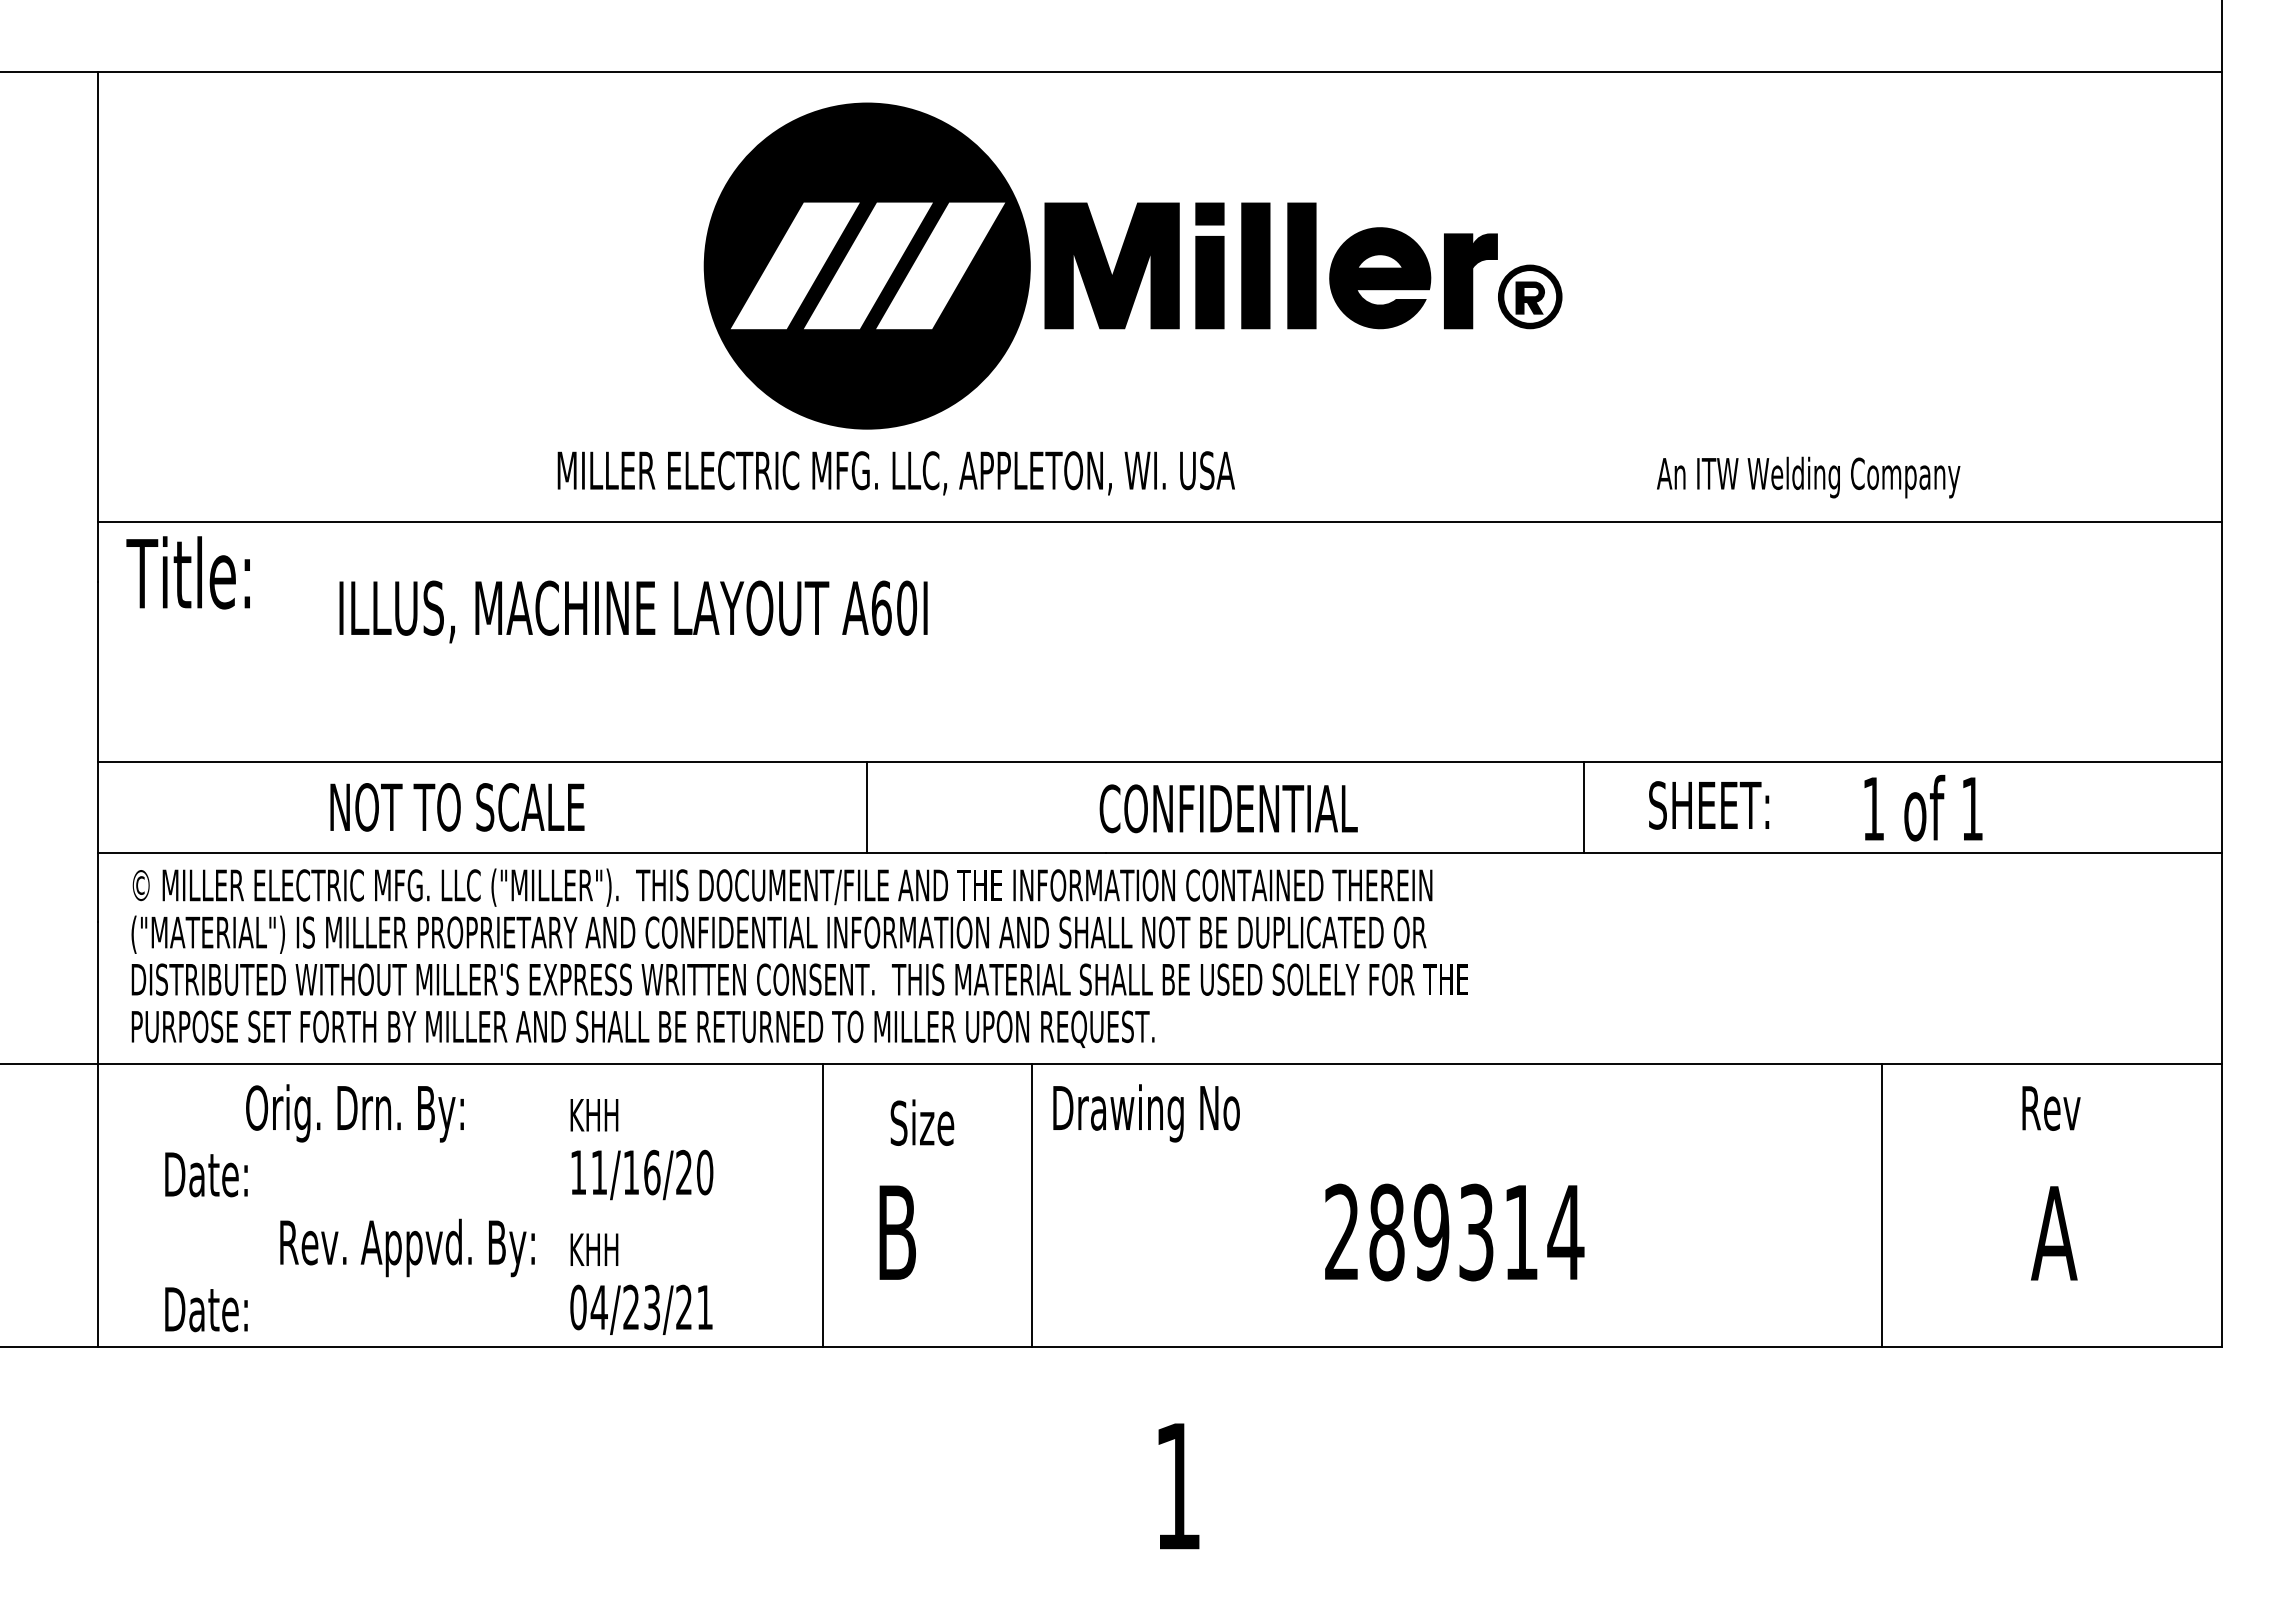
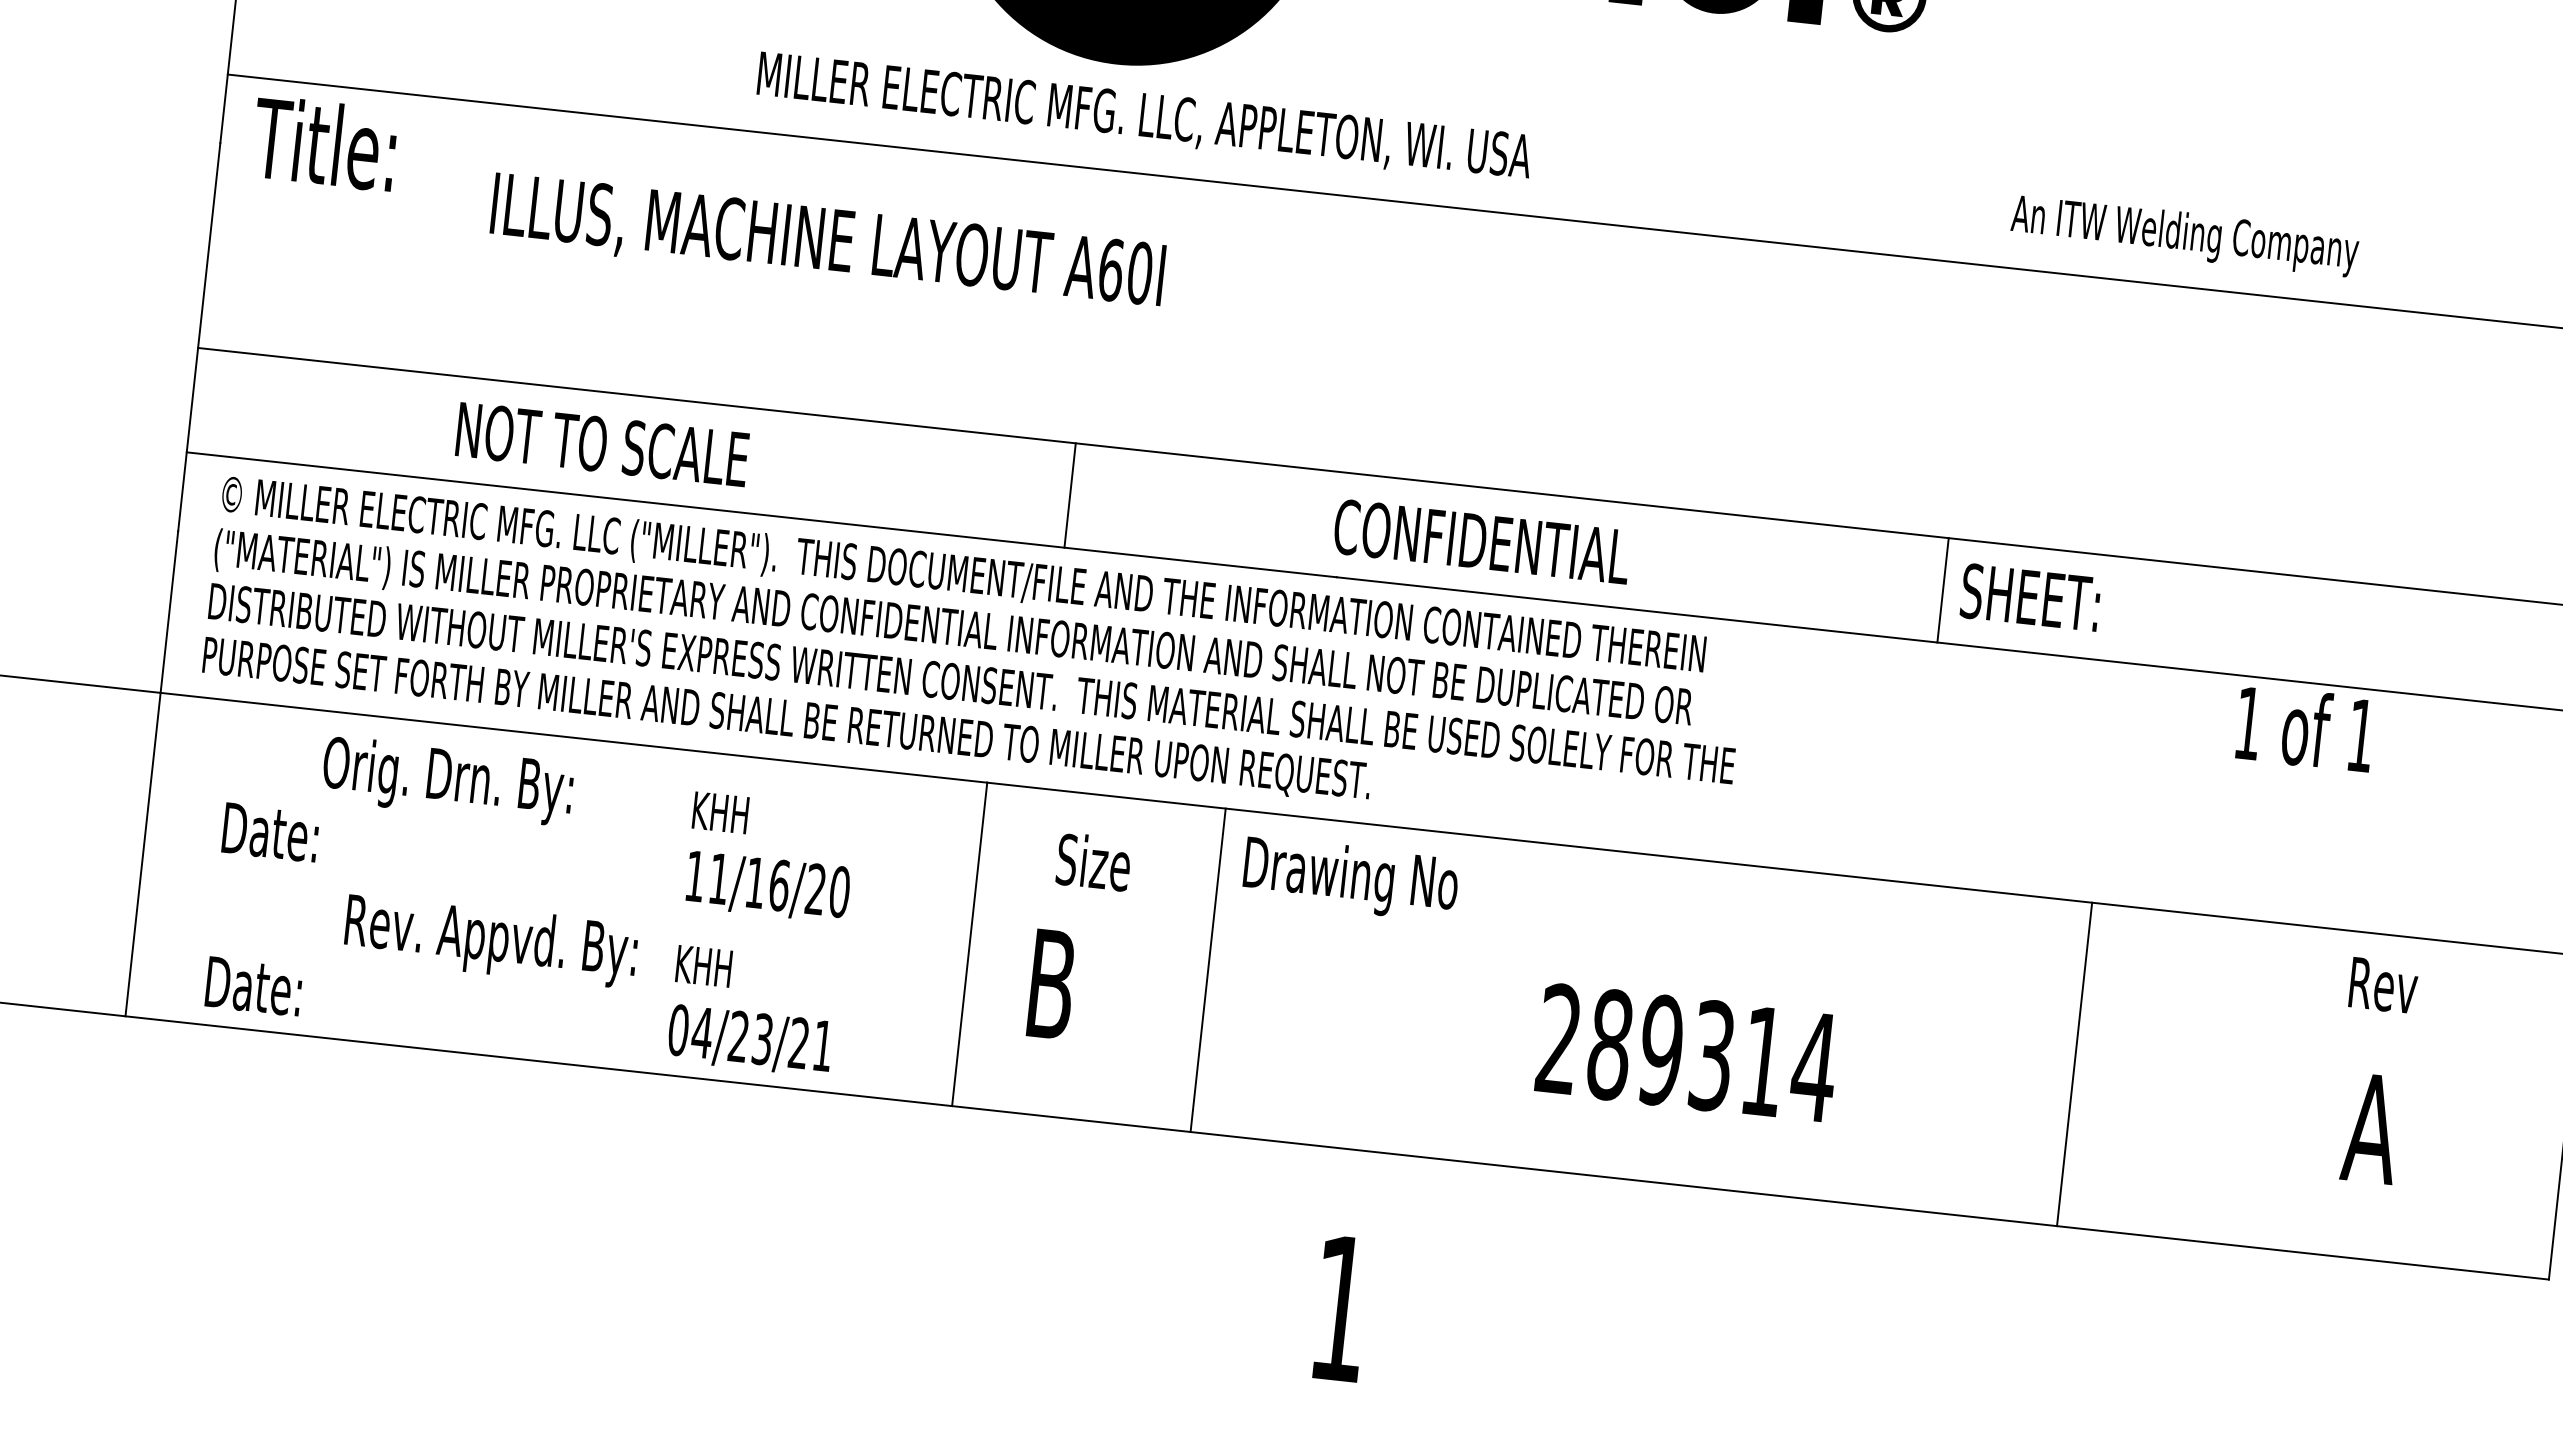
line: (1583, 807) -> (1943, 590), moved
text: (1923, 808) -> (2305, 729), moved
line: (1882, 1205) -> (2075, 1064), moved

